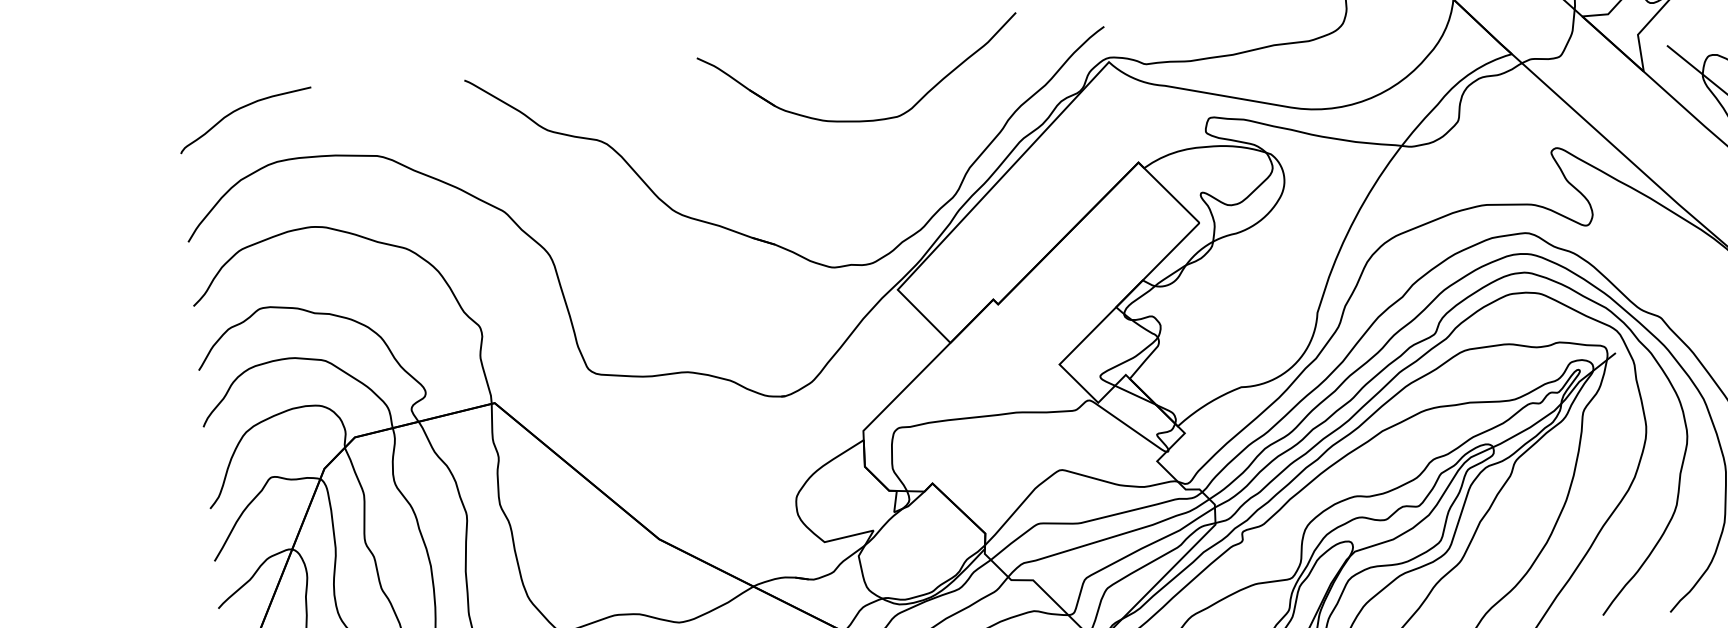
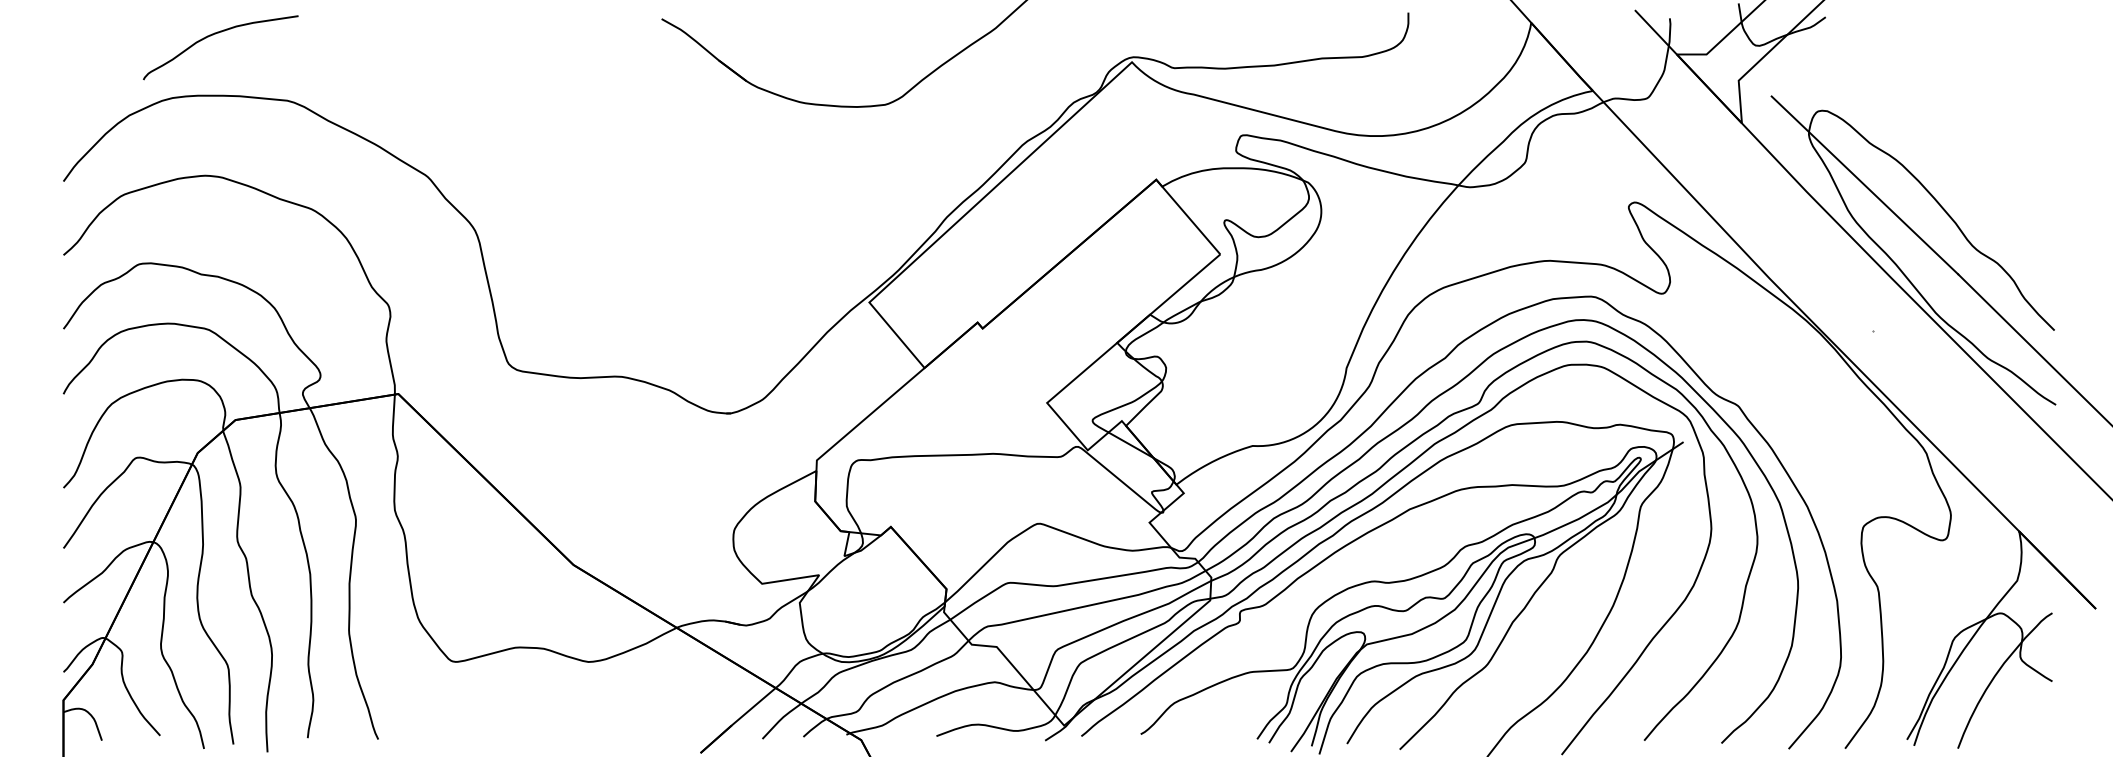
curve: (238, 110) -> (213, 35), moved
part: (769, 241) -> (727, 235), removed

